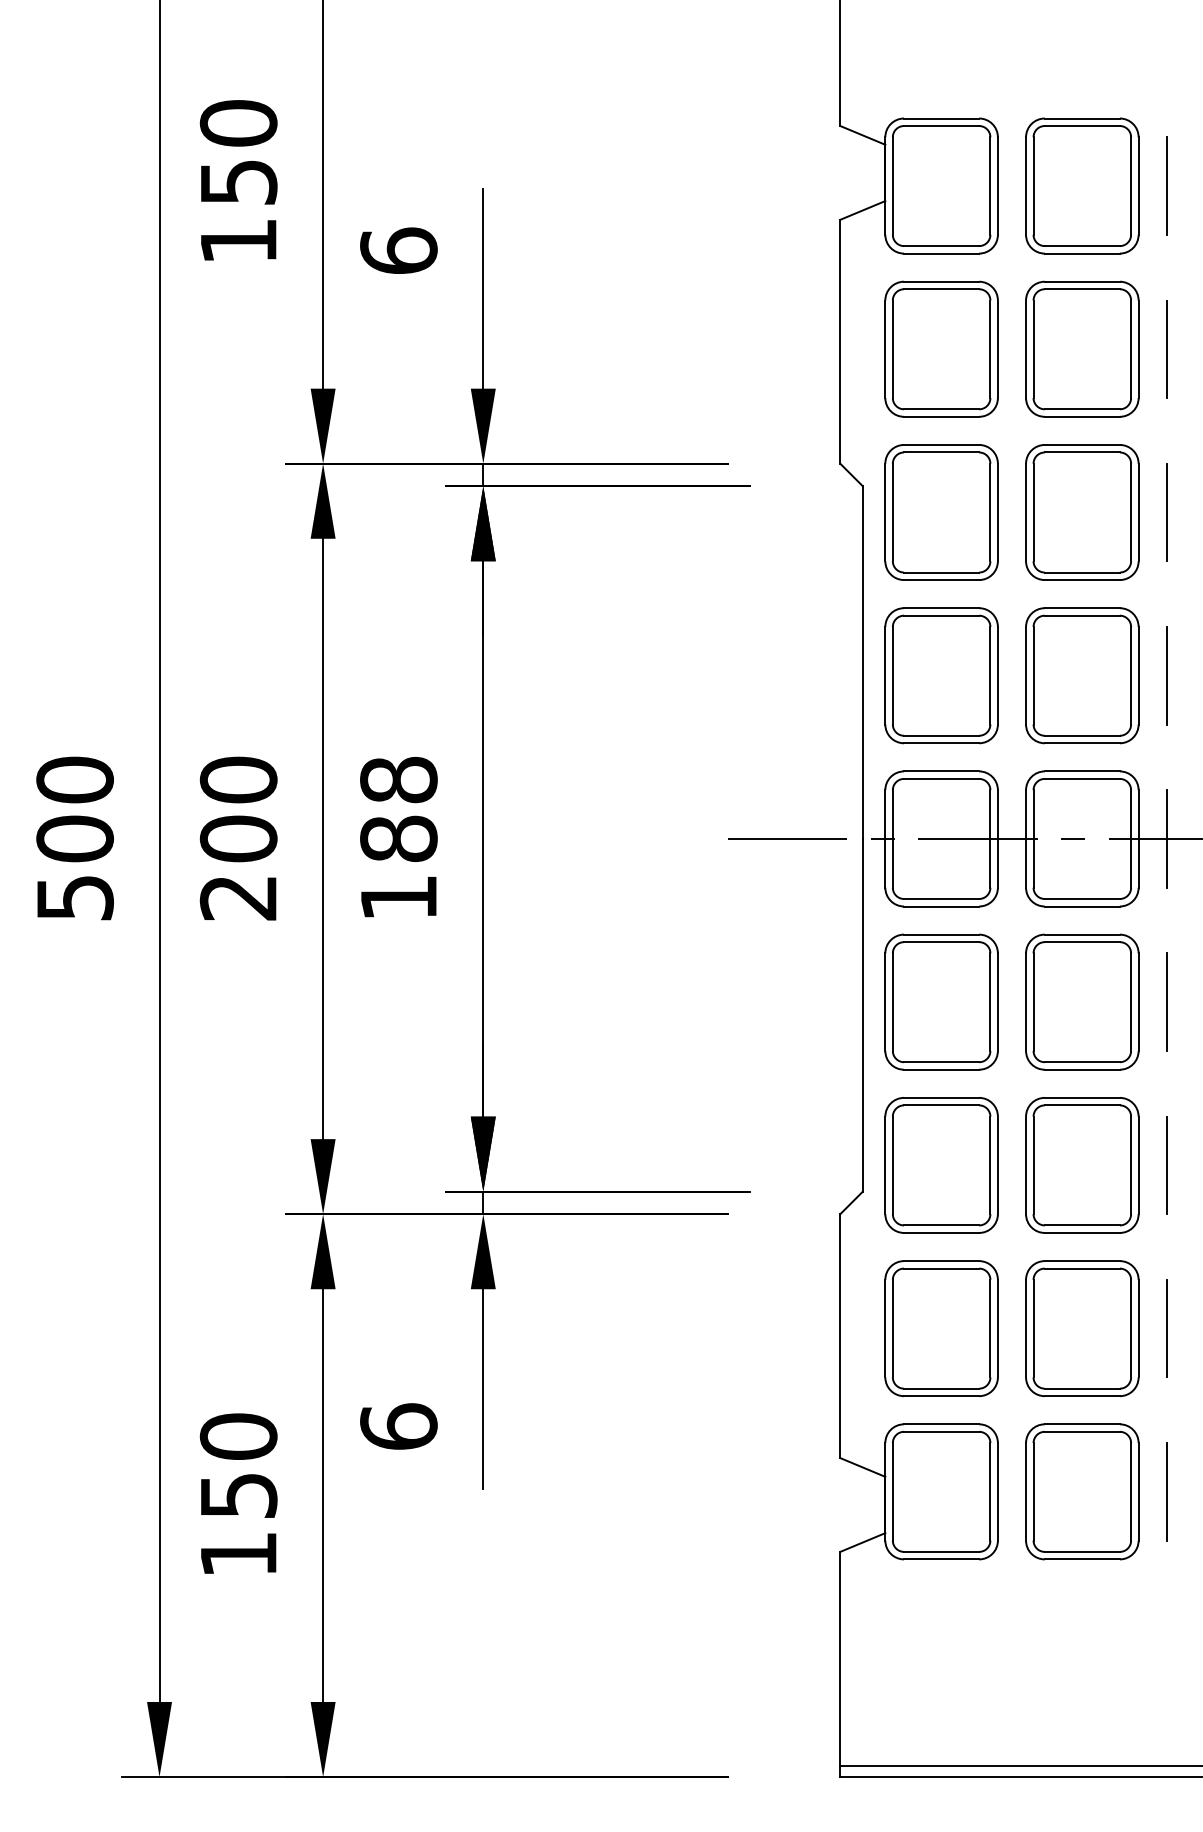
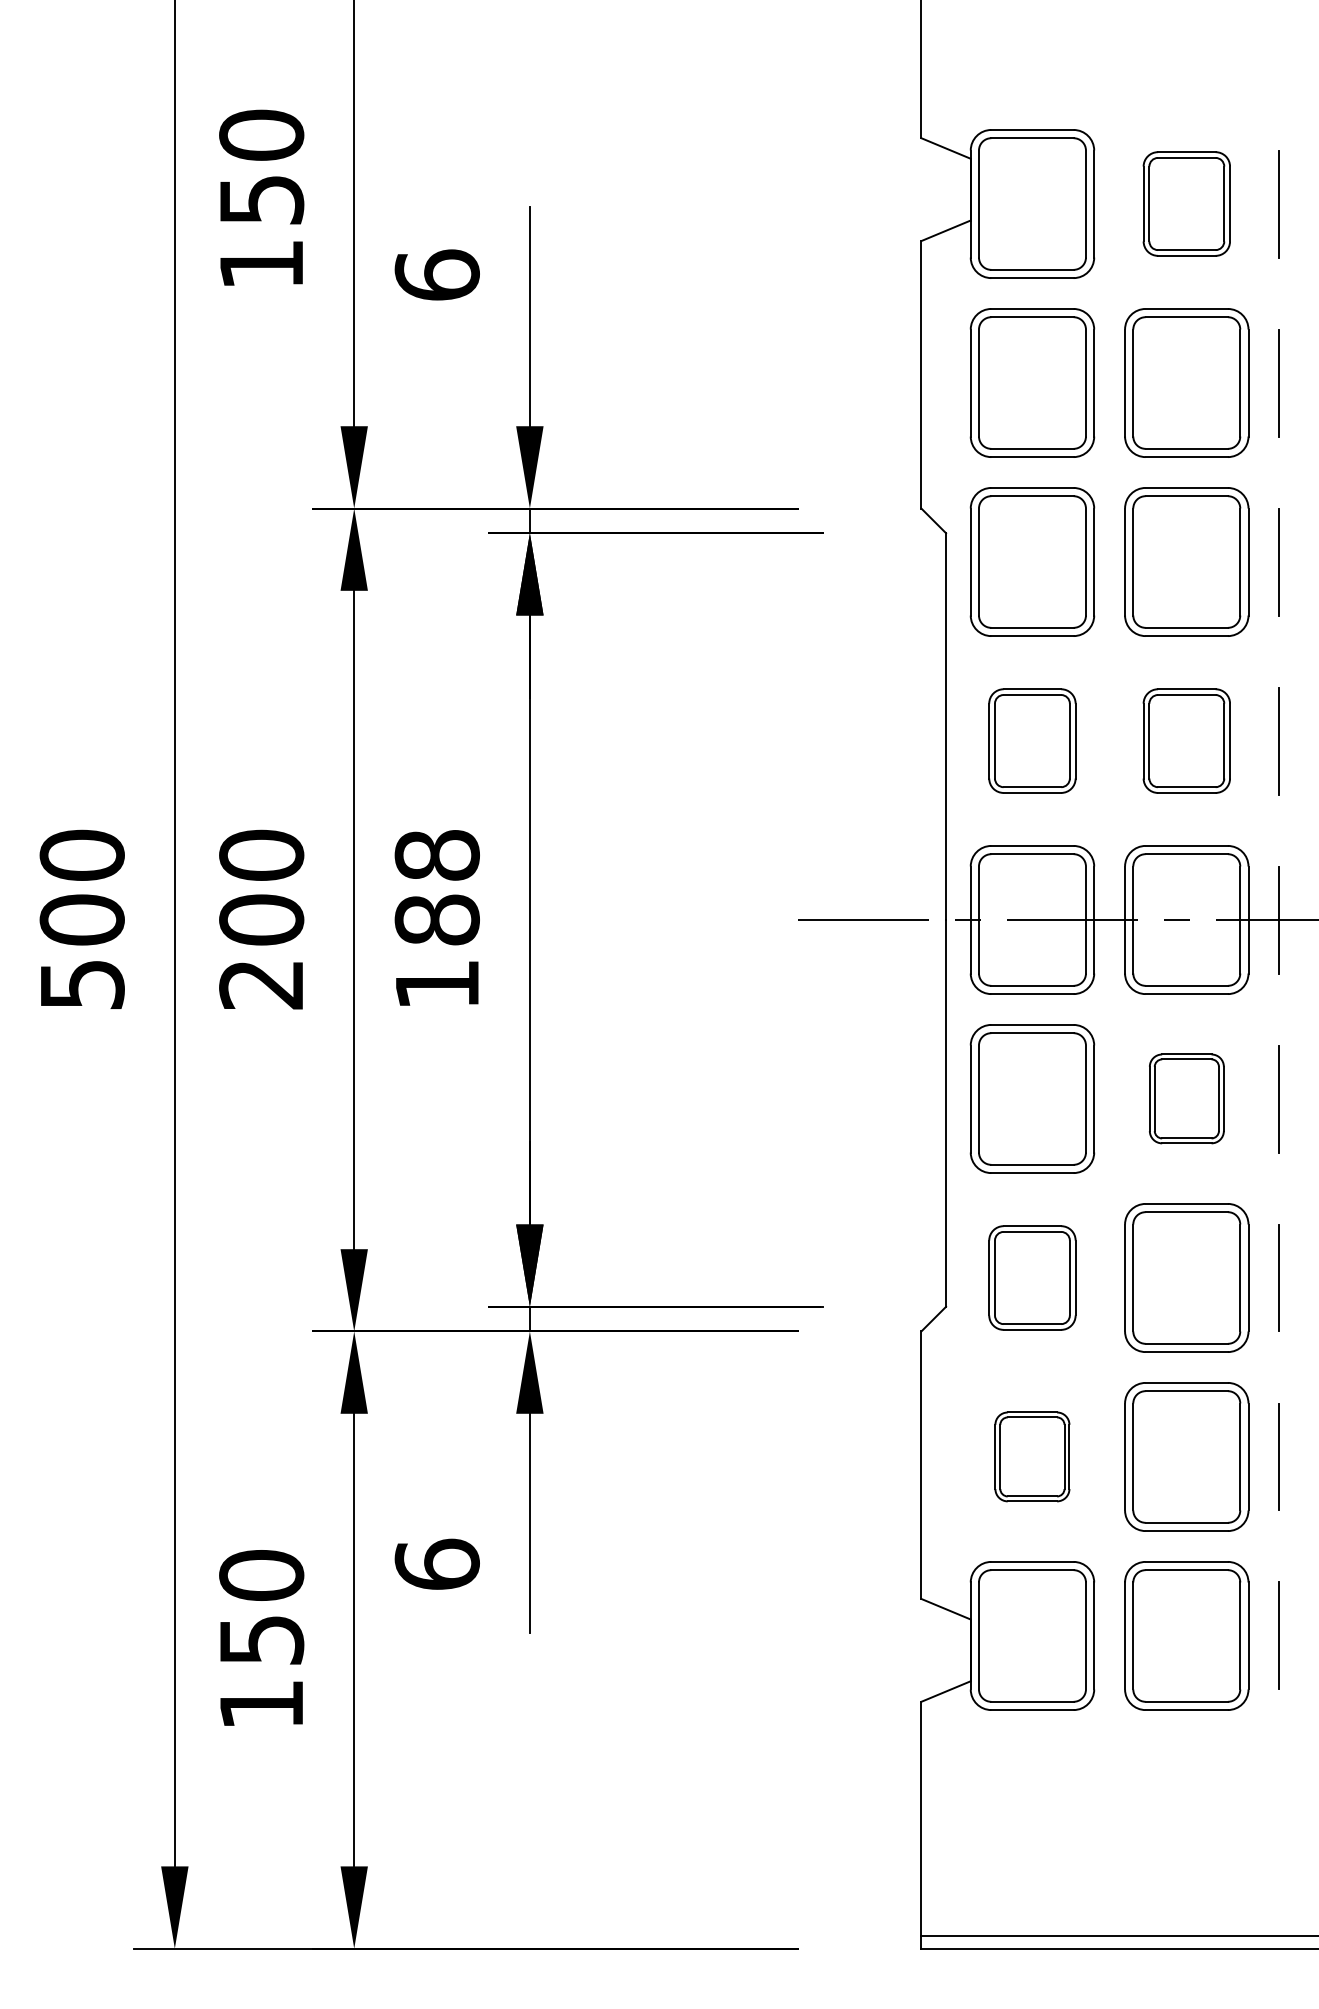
part: (1082, 185) -> (1186, 203), size x0.7
part: (941, 675) -> (1032, 740), size x0.7
part: (1082, 675) -> (1186, 740), size x0.7
part: (1082, 1001) -> (1186, 1098), size x0.6
part: (941, 1165) -> (1032, 1278), size x0.7
part: (941, 1328) -> (1032, 1456), size x0.6

